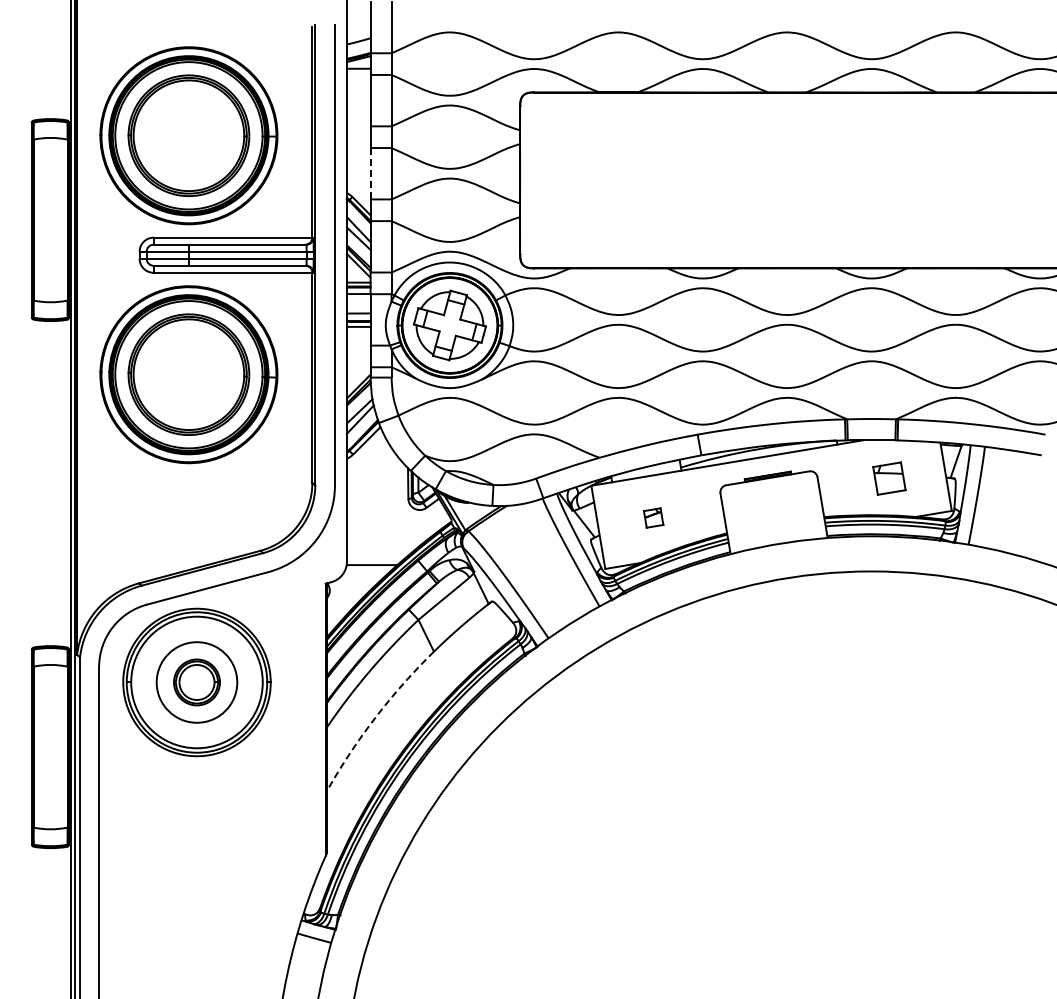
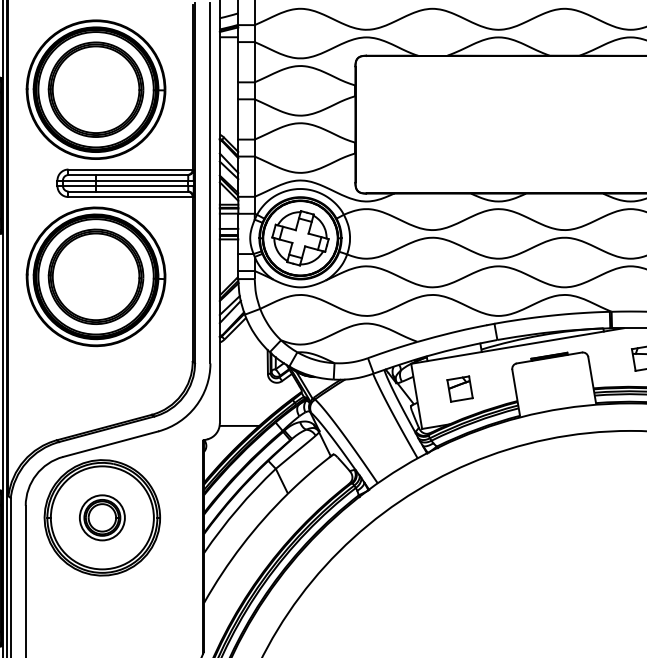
line: (370, 173) -> (238, 119), dashed -> solid
part: (653, 517) -> (459, 388), size x1.67
circle: (196, 682) -> (102, 517), size x0.71
arc: (375, 717) -> (242, 545), dashed -> solid

